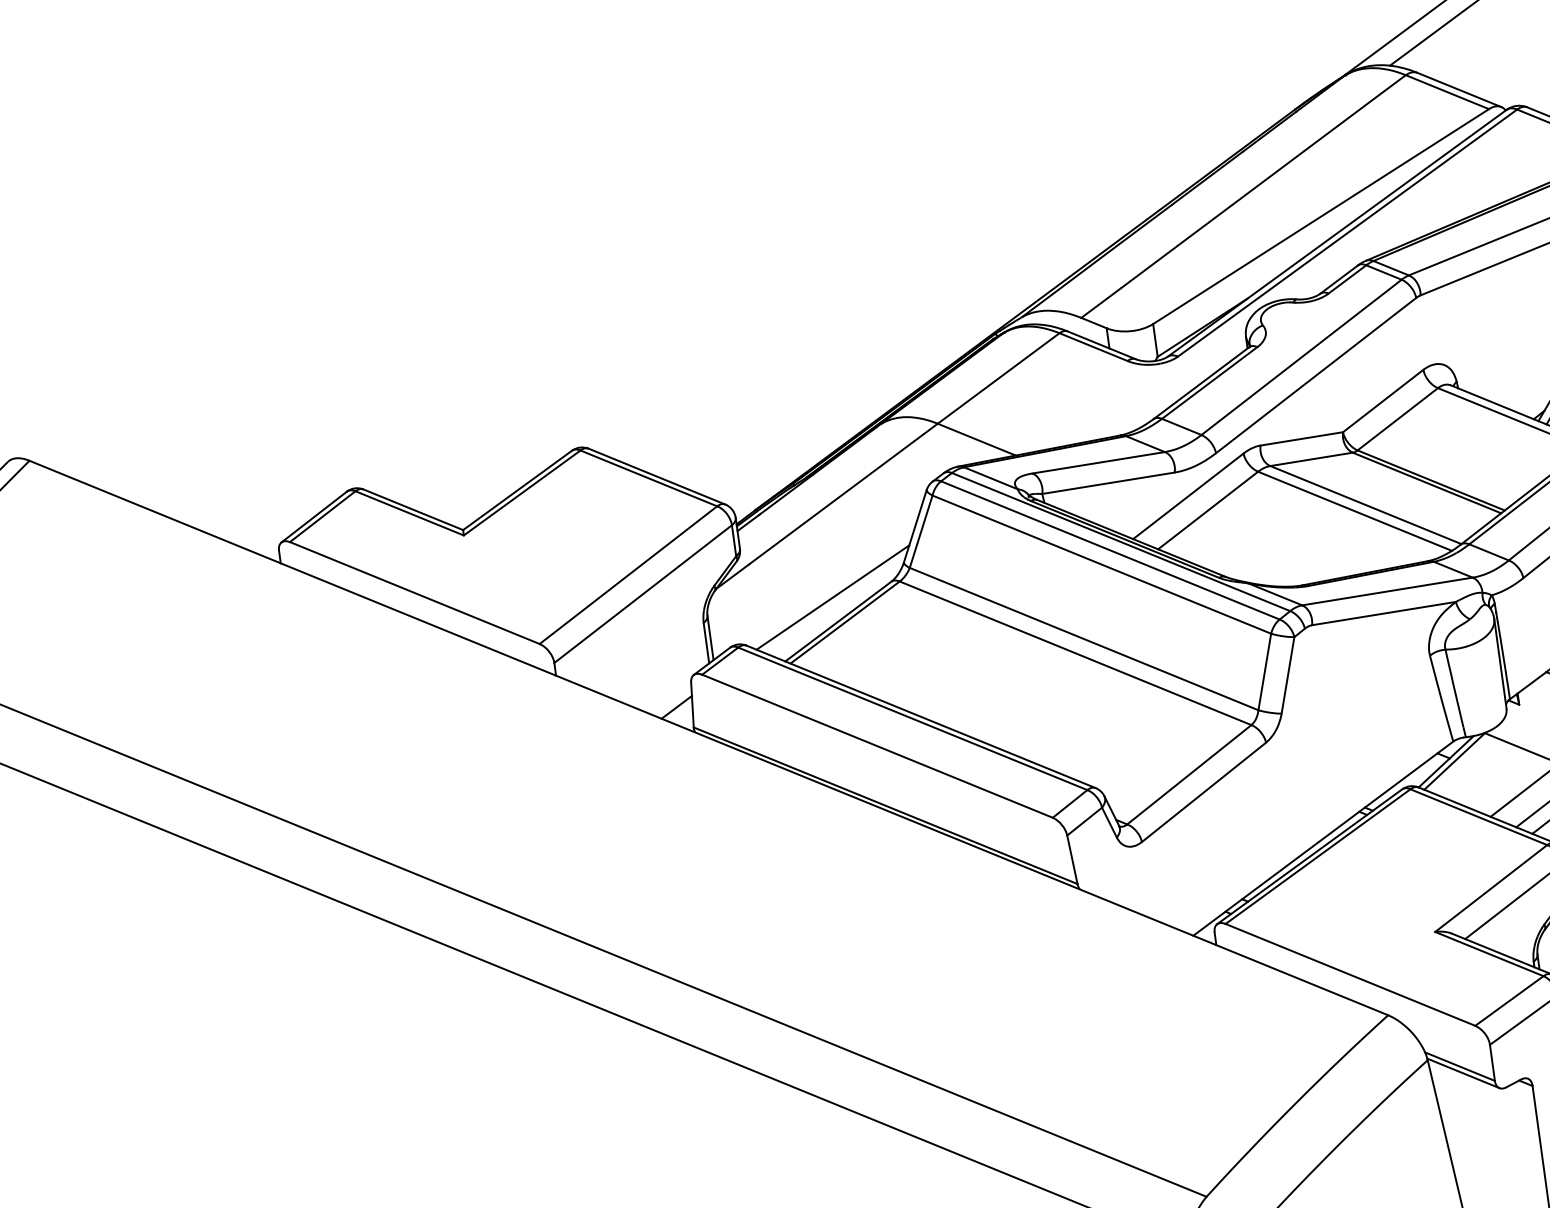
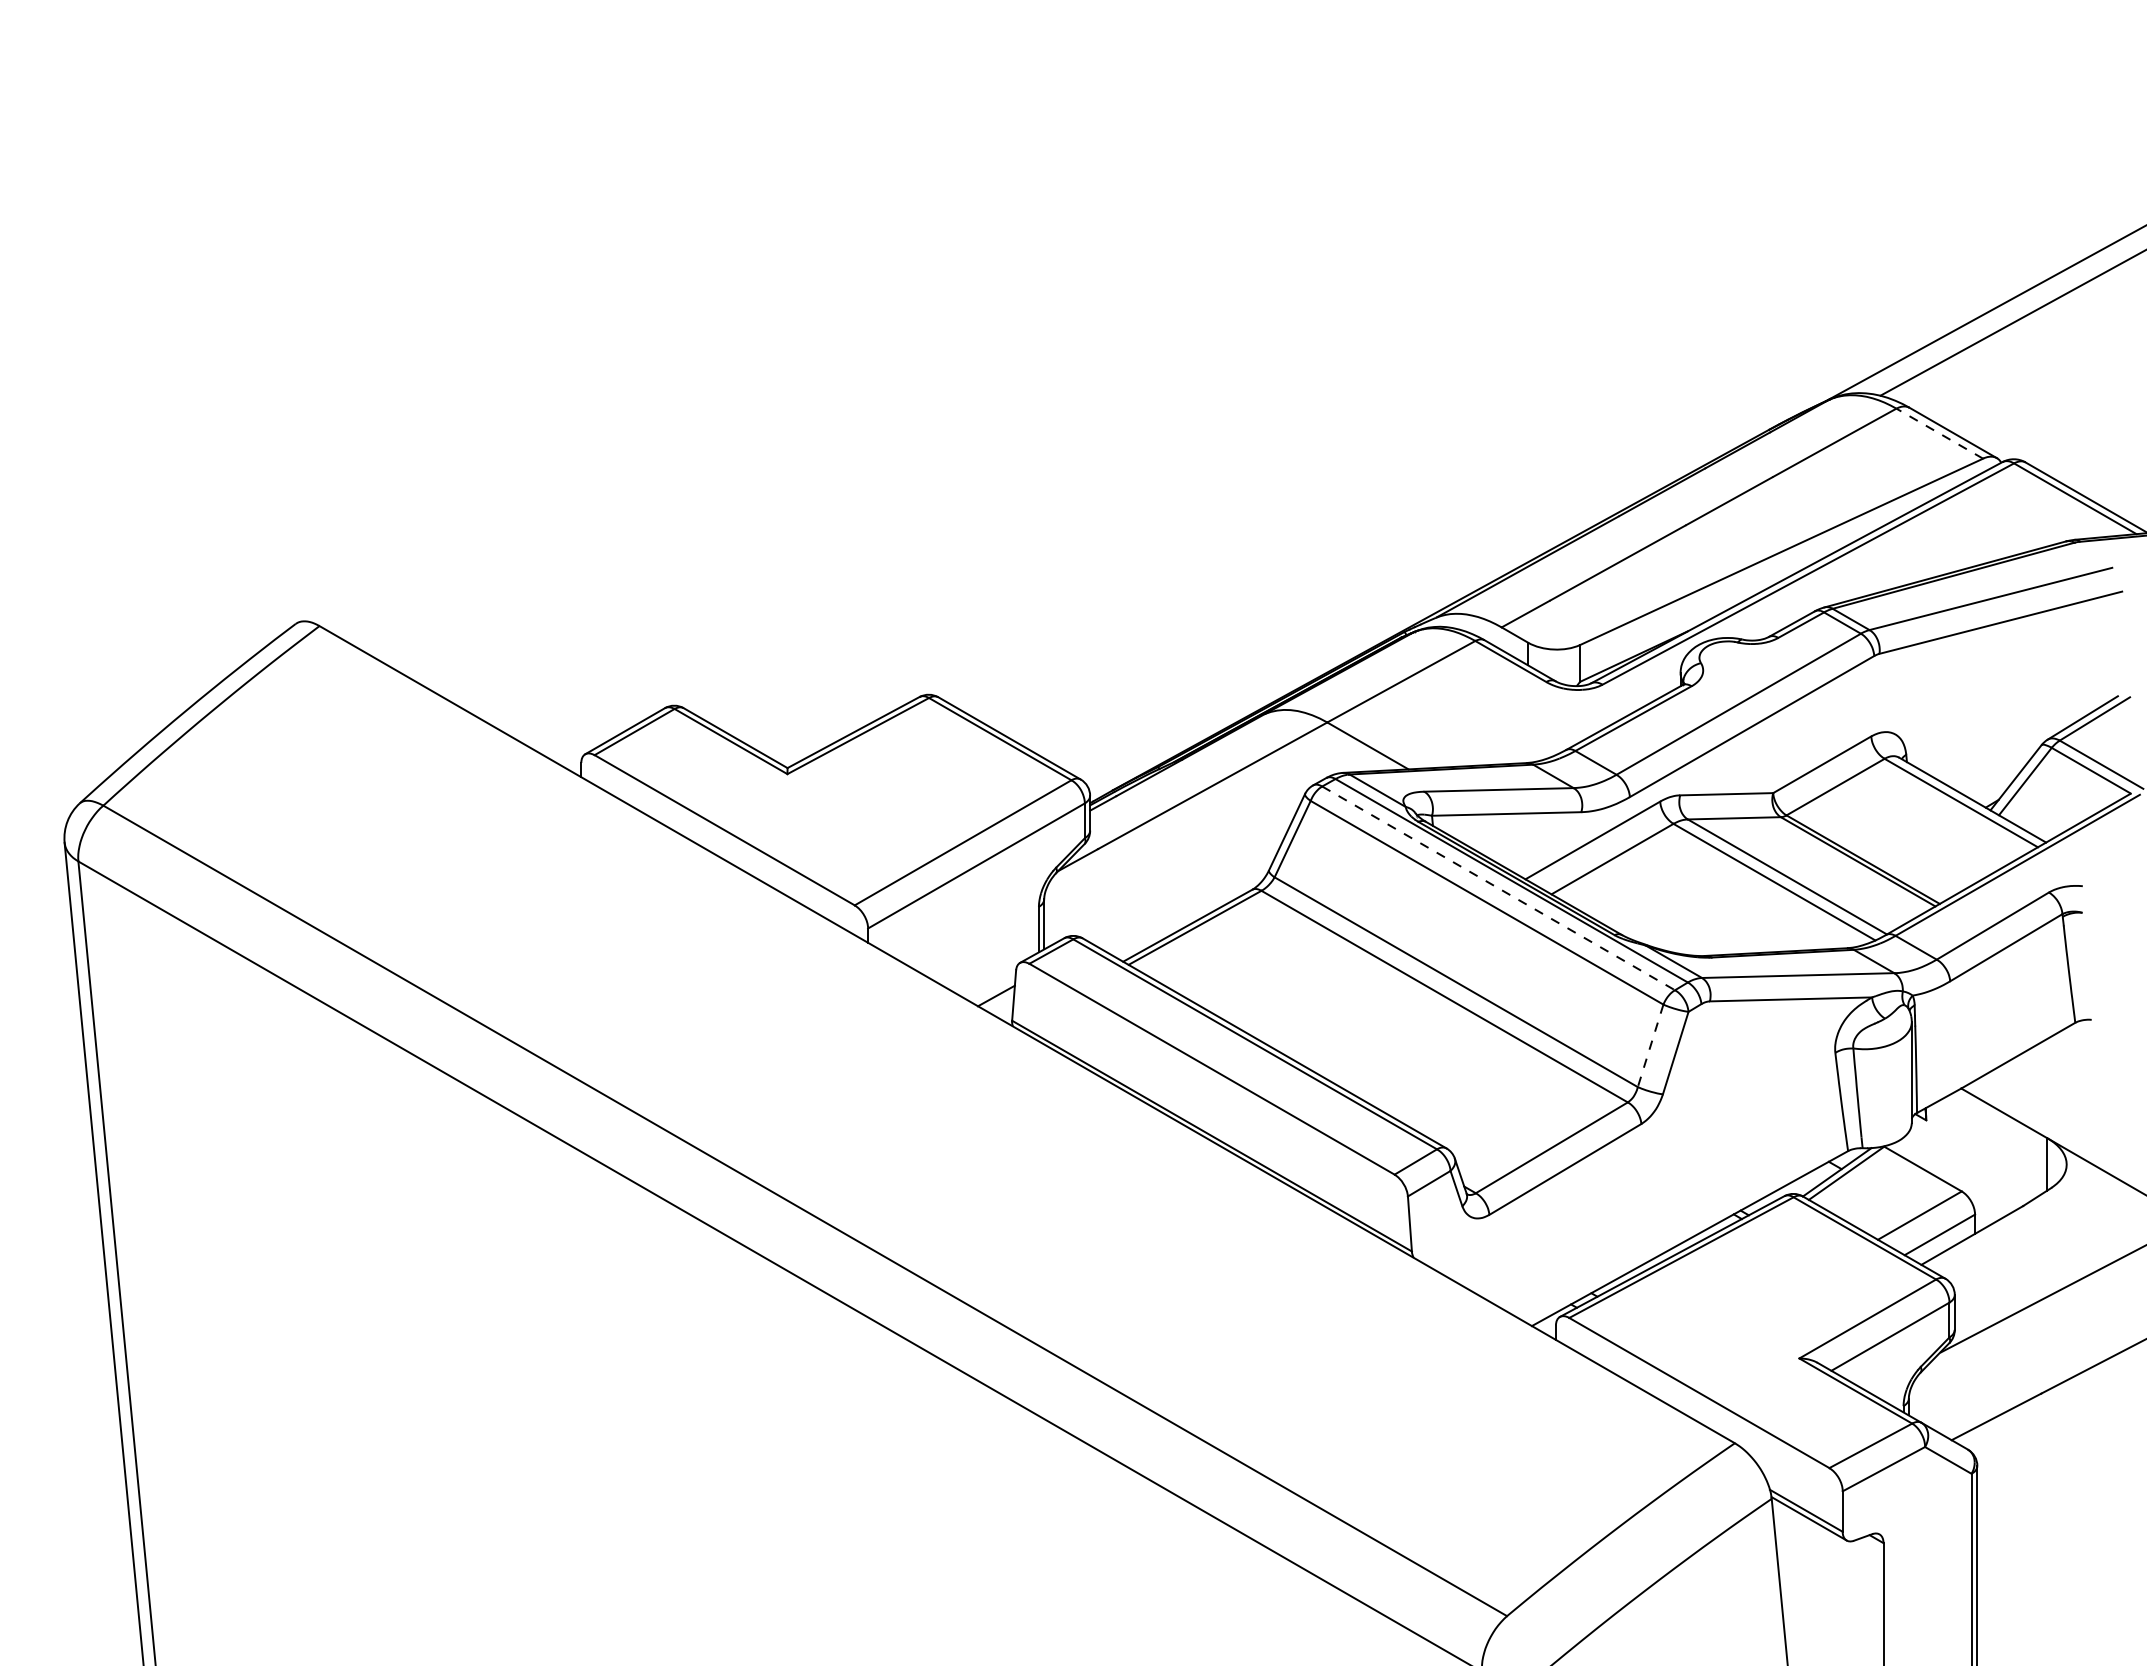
line: (1447, 92) -> (1939, 433), solid -> dashed
line: (1110, 550) -> (1498, 888), solid -> dashed
line: (833, 597) -> (1185, 898), removed
line: (1264, 672) -> (1650, 1046), solid -> dashed

